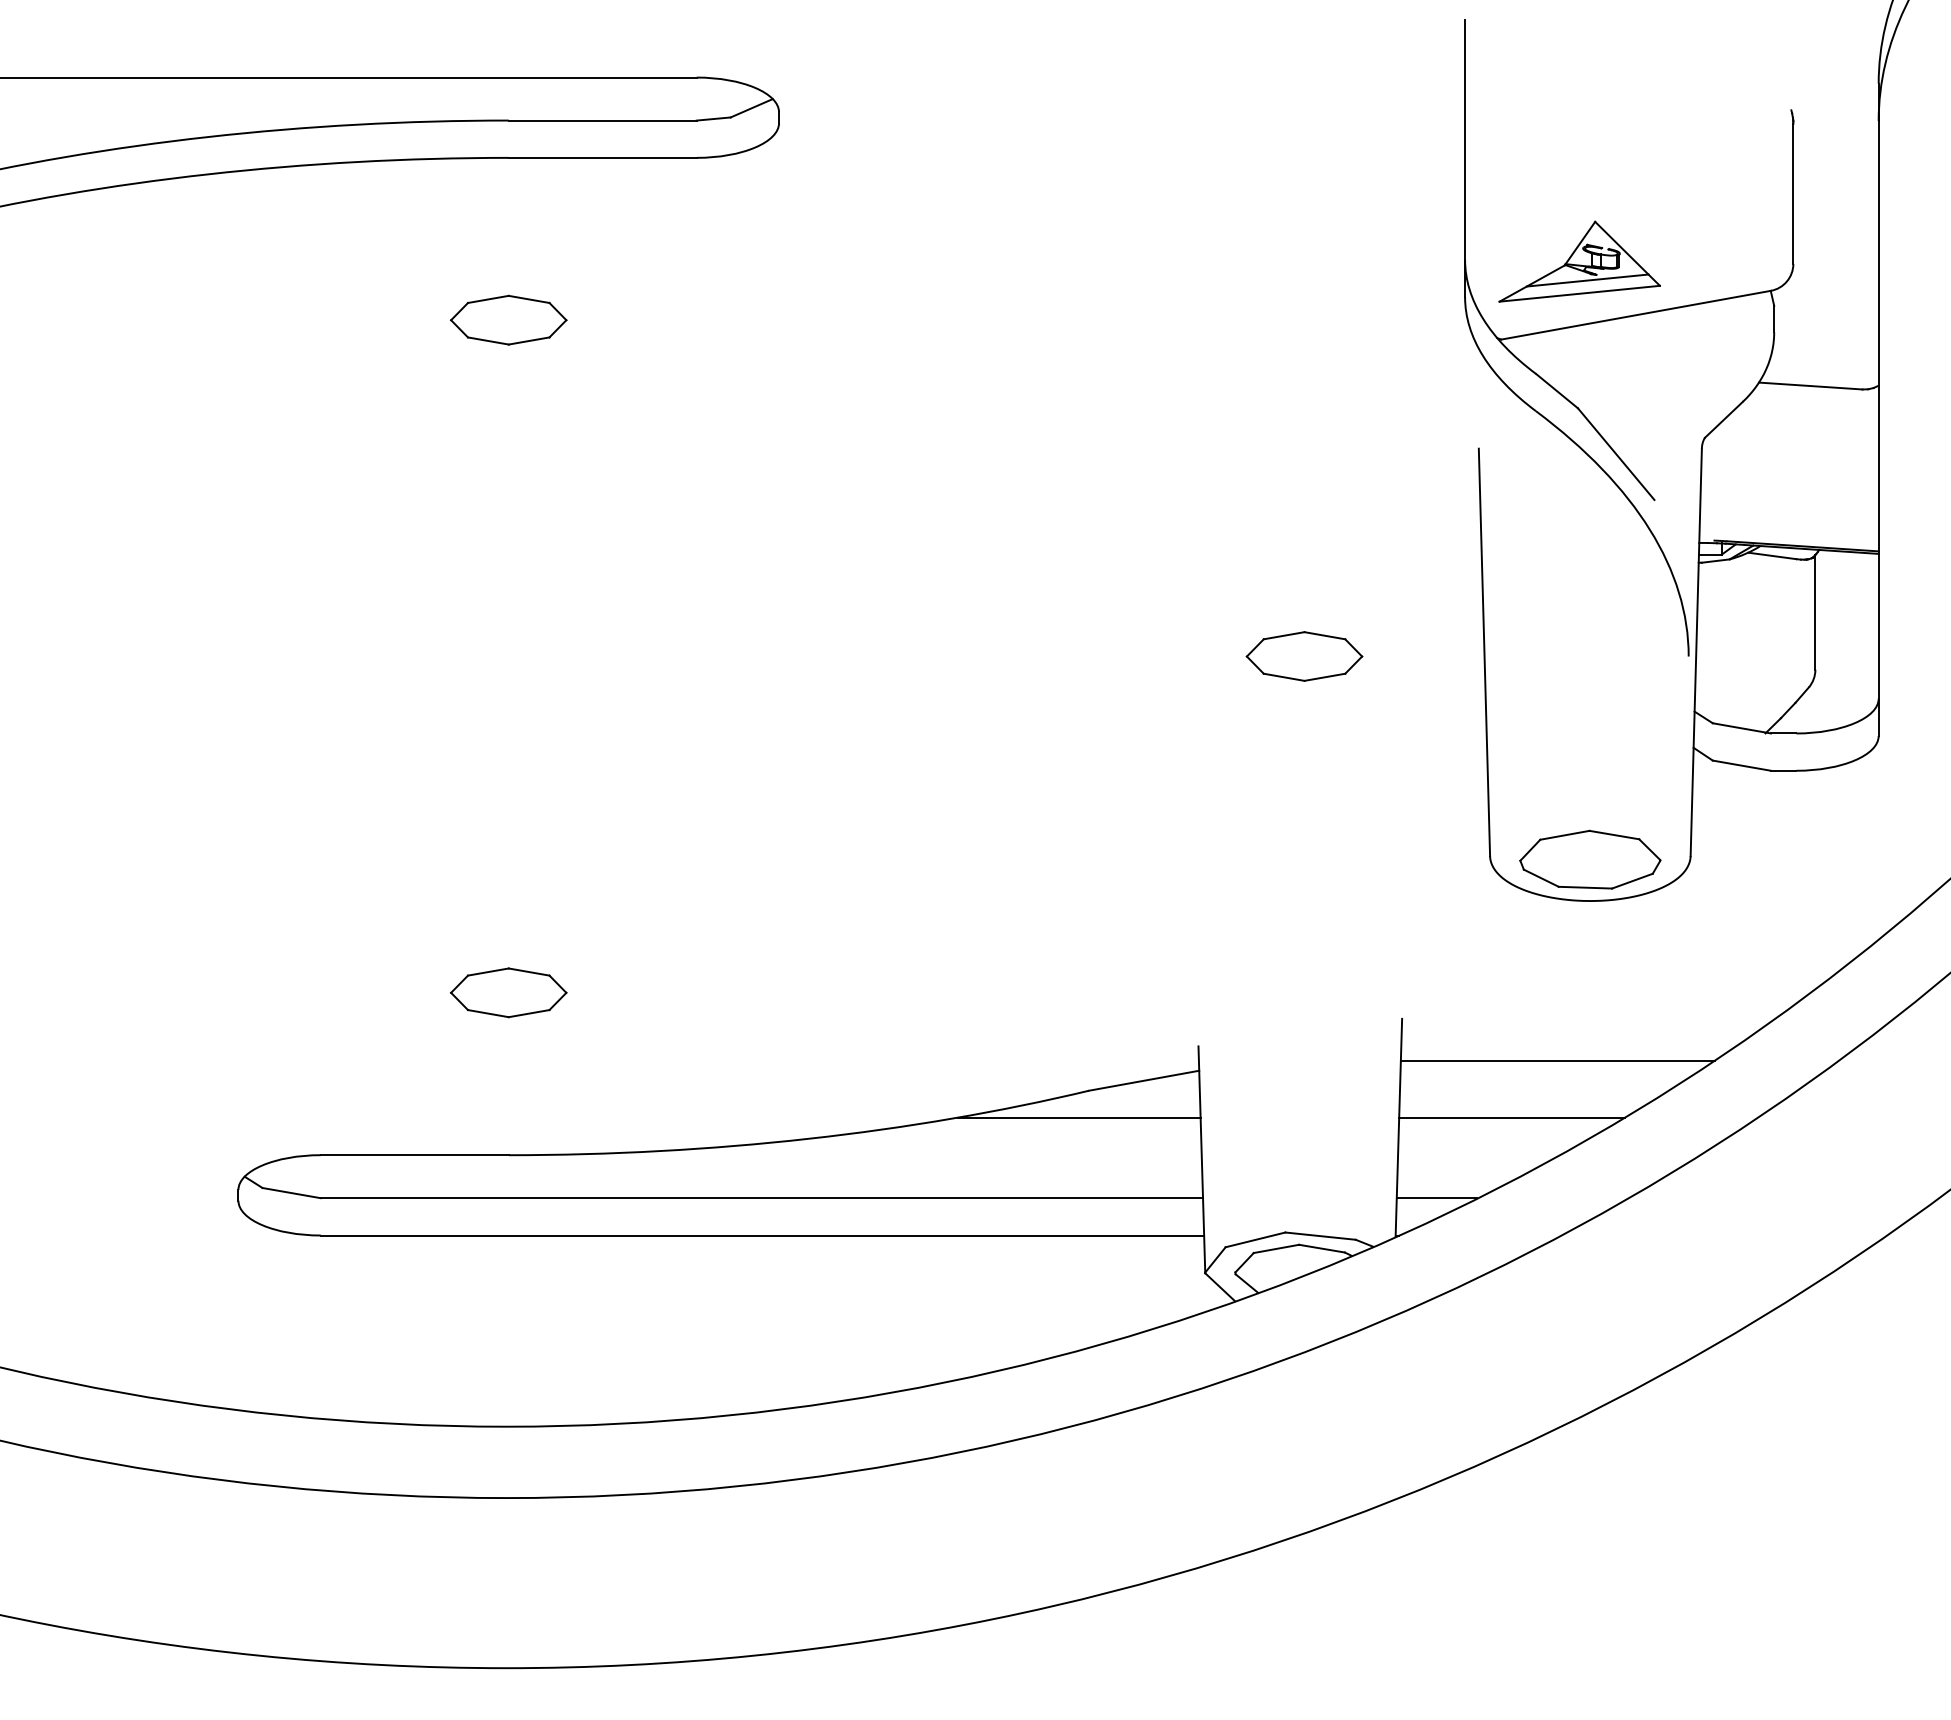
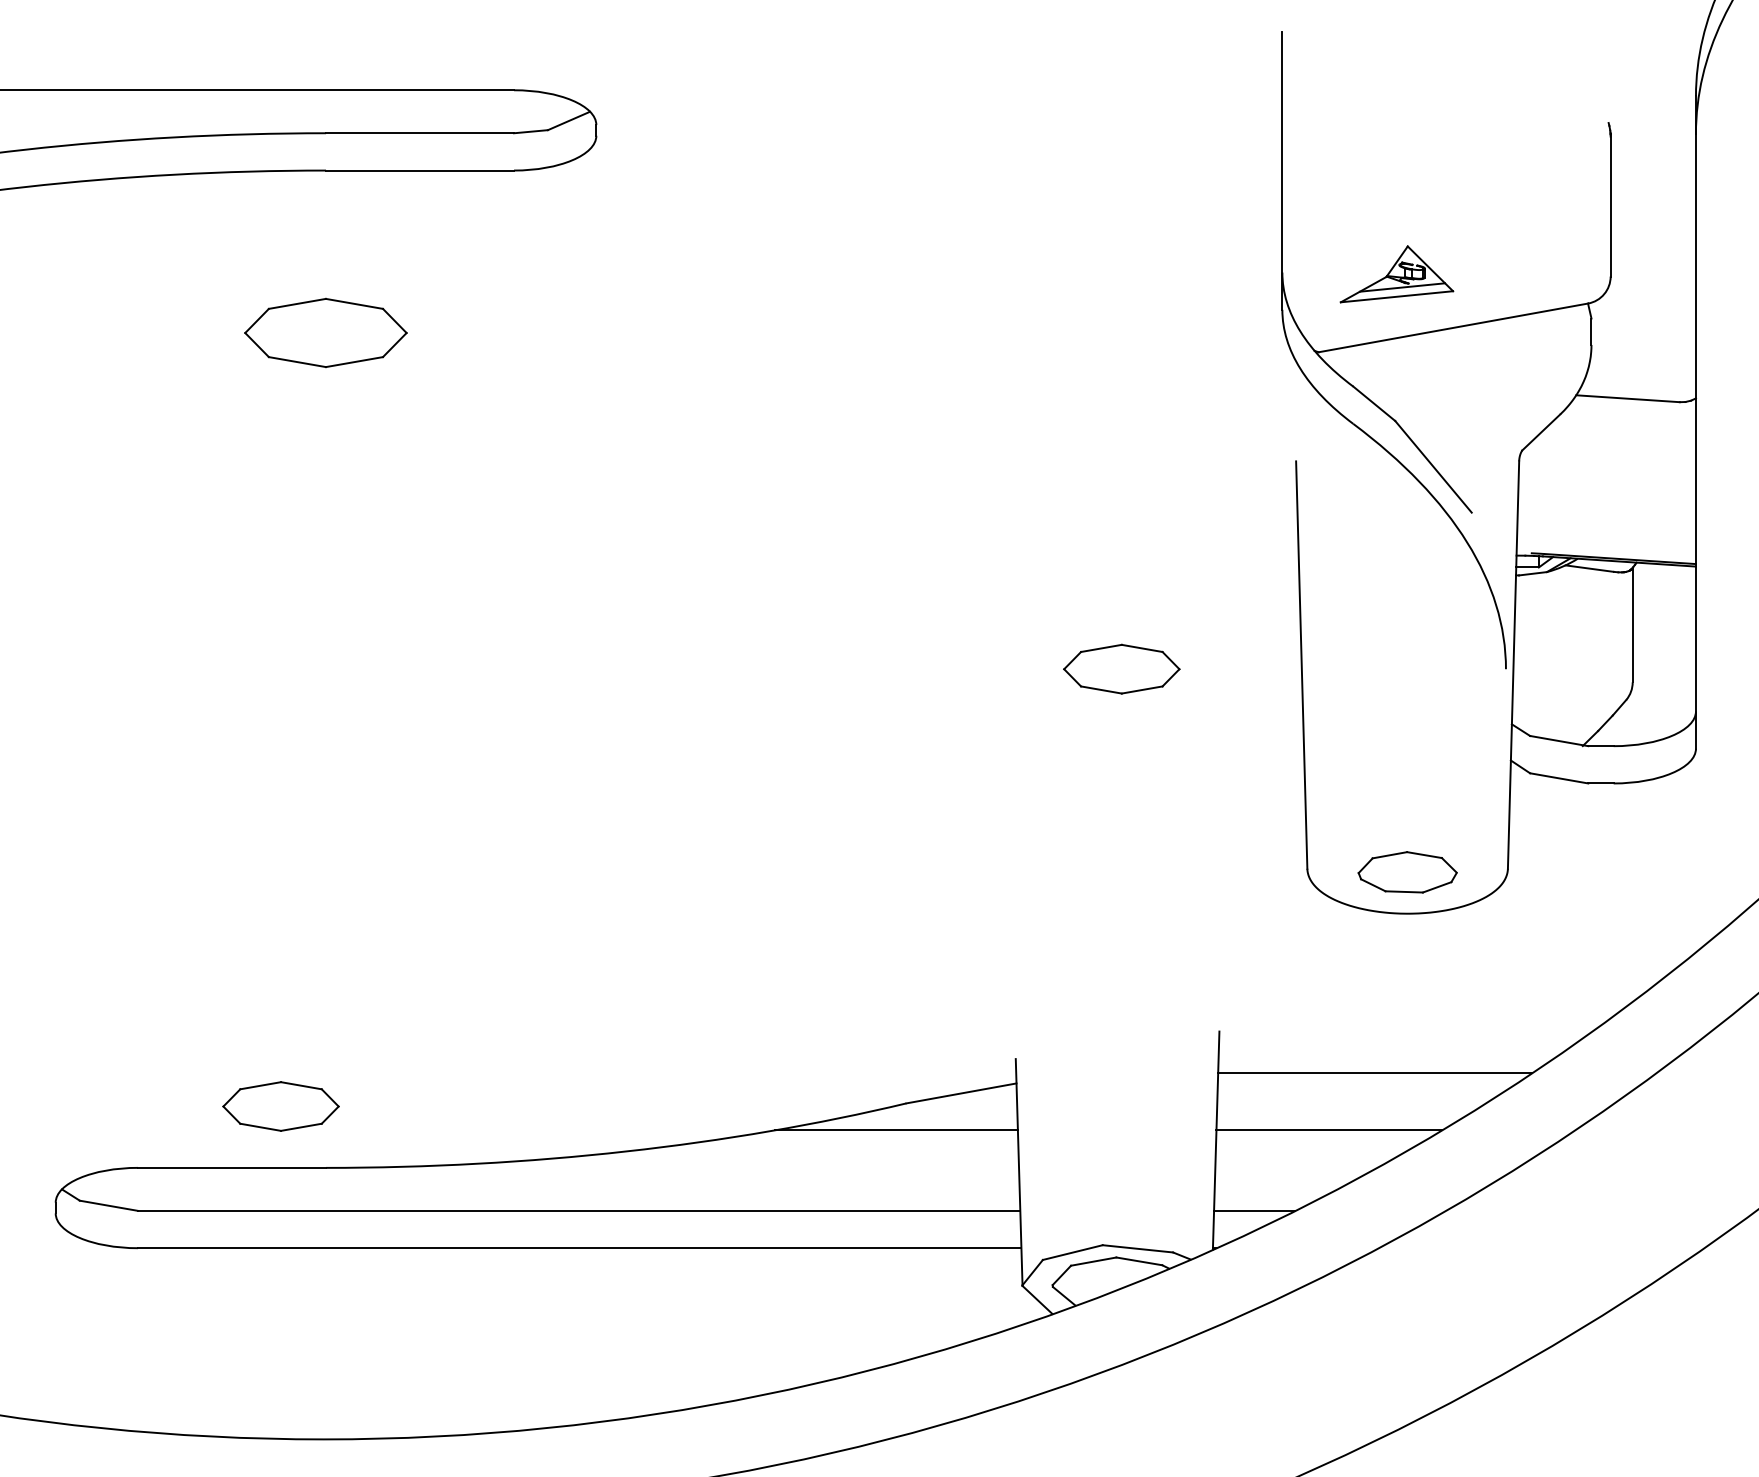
part: (1579, 261) -> (1396, 274), size x0.7
part: (508, 319) -> (325, 332), size x1.4
part: (1590, 859) -> (1407, 872), size x0.7
part: (508, 992) -> (280, 1106), moved

